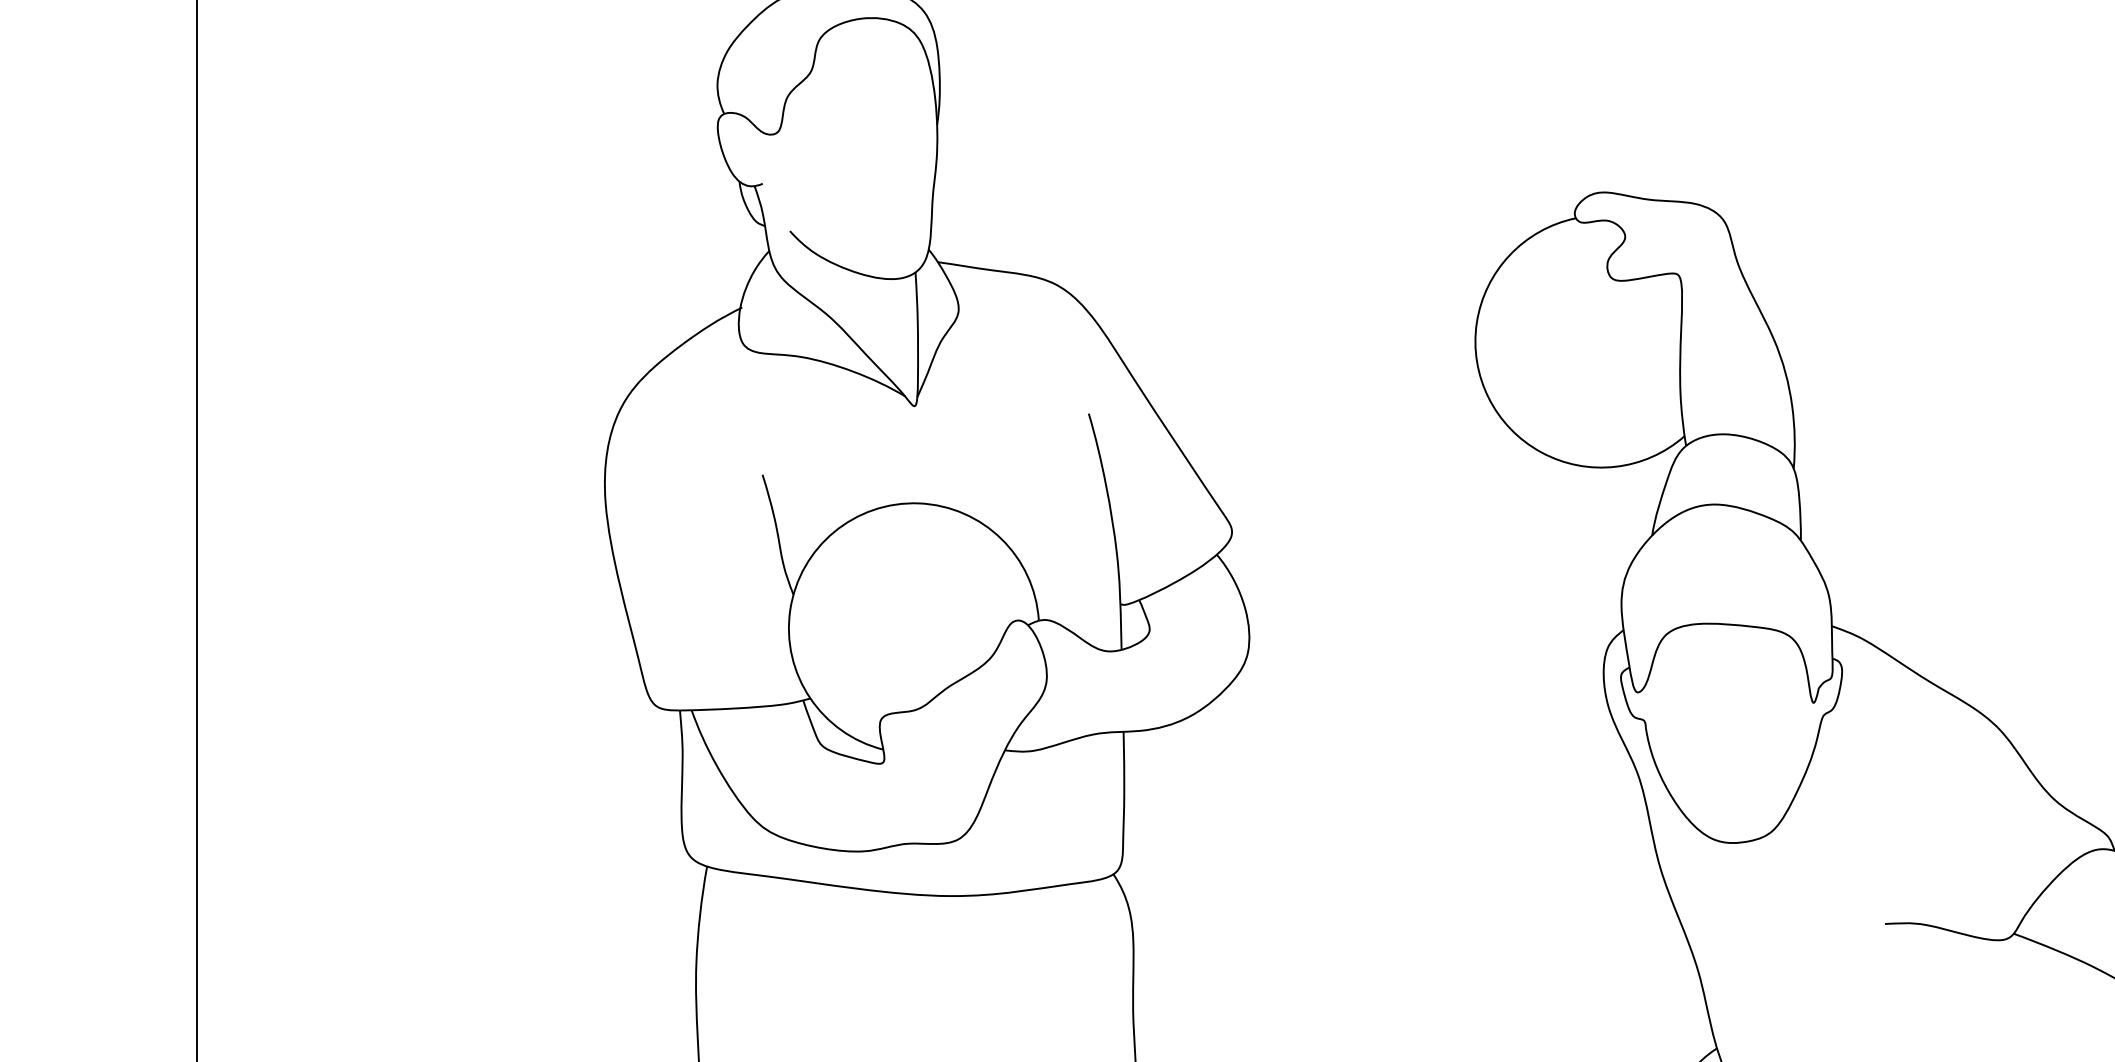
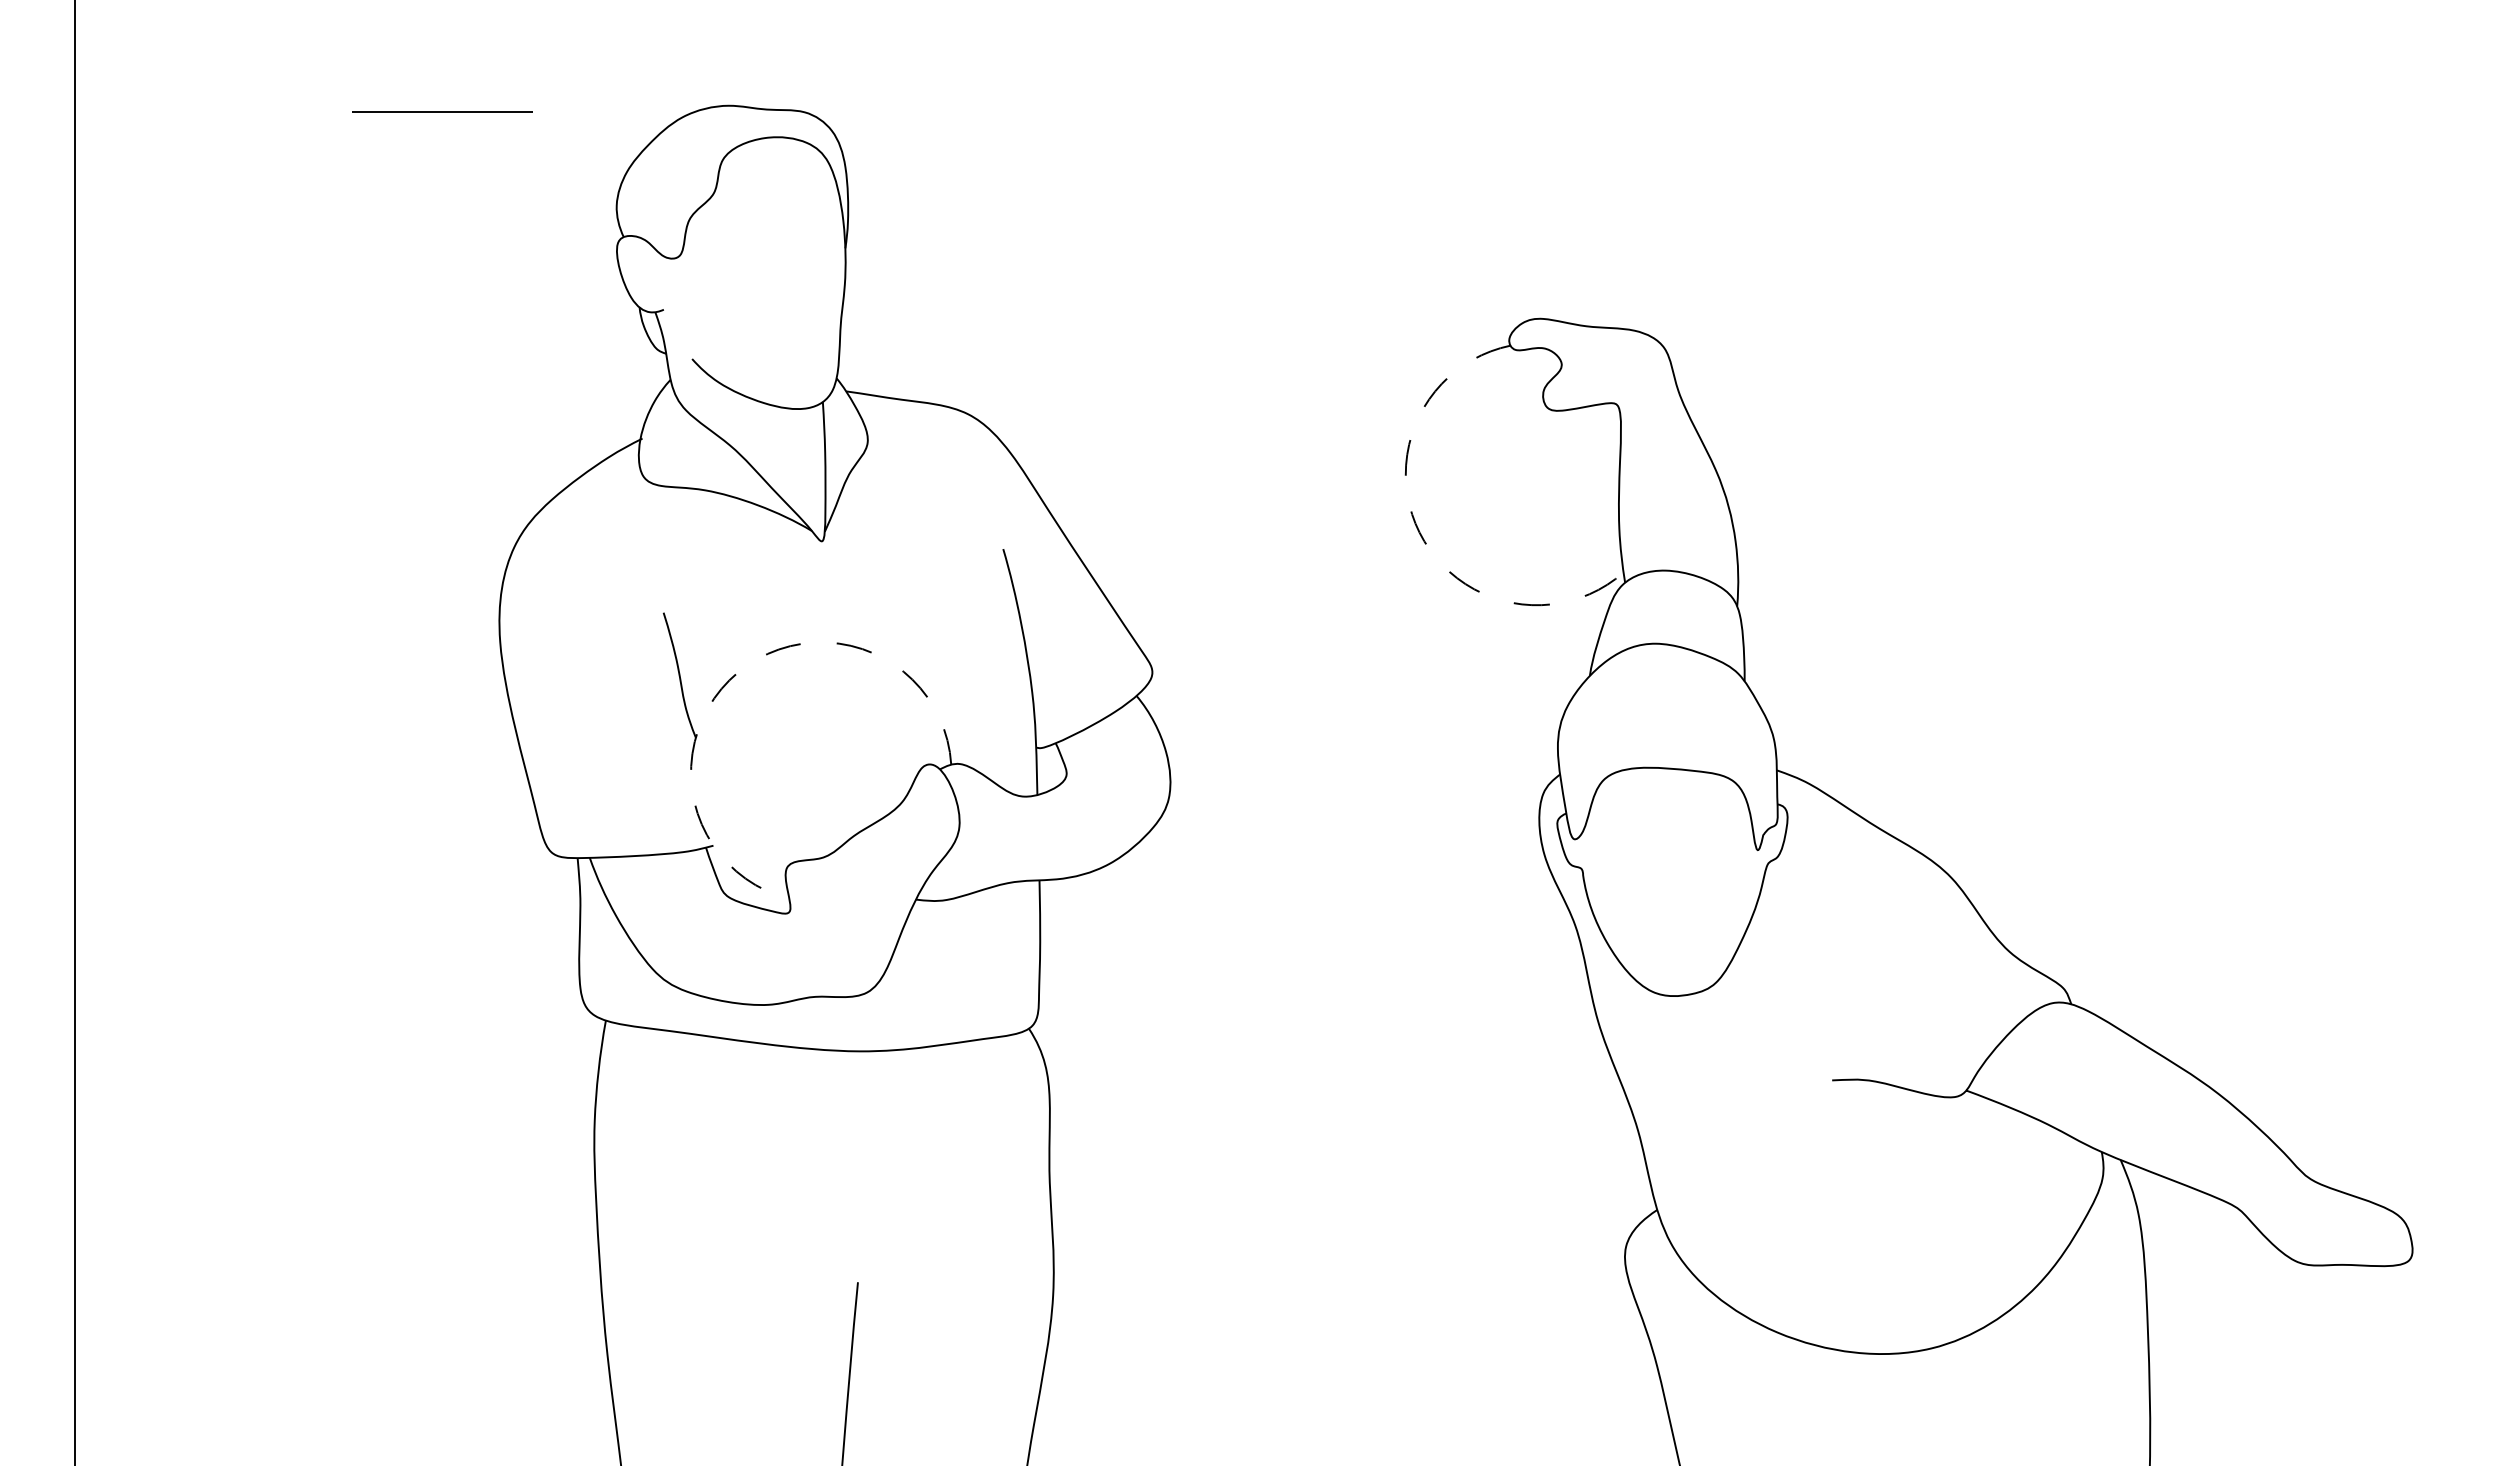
arc: (1488, 397) -> (1419, 532), solid -> dashed
arc: (834, 532) -> (738, 672), solid -> dashed

